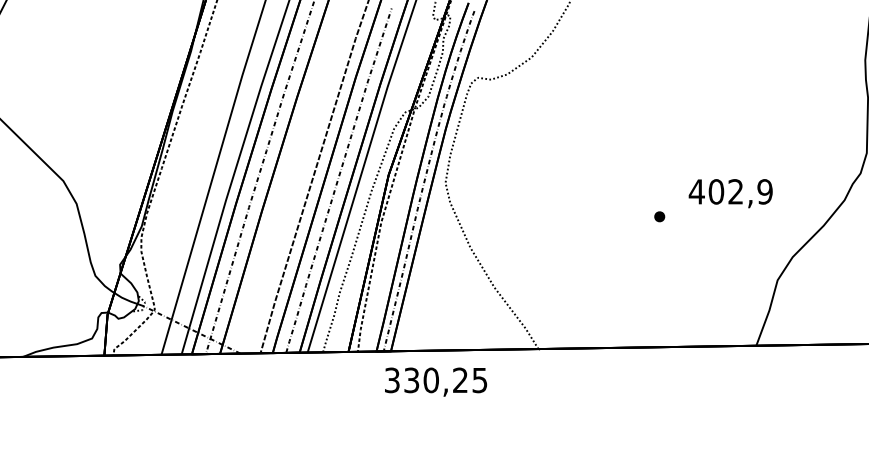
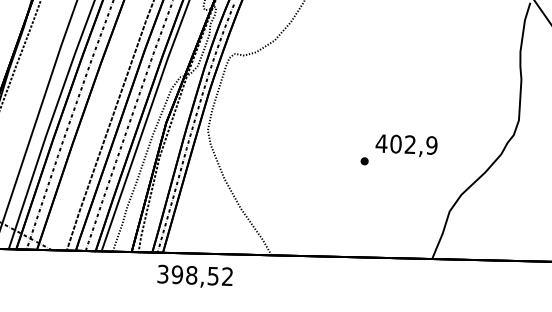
text: (730, 193) -> (406, 145), moved
text: (445, 380) -> (202, 275), 330,25 -> 398,52

